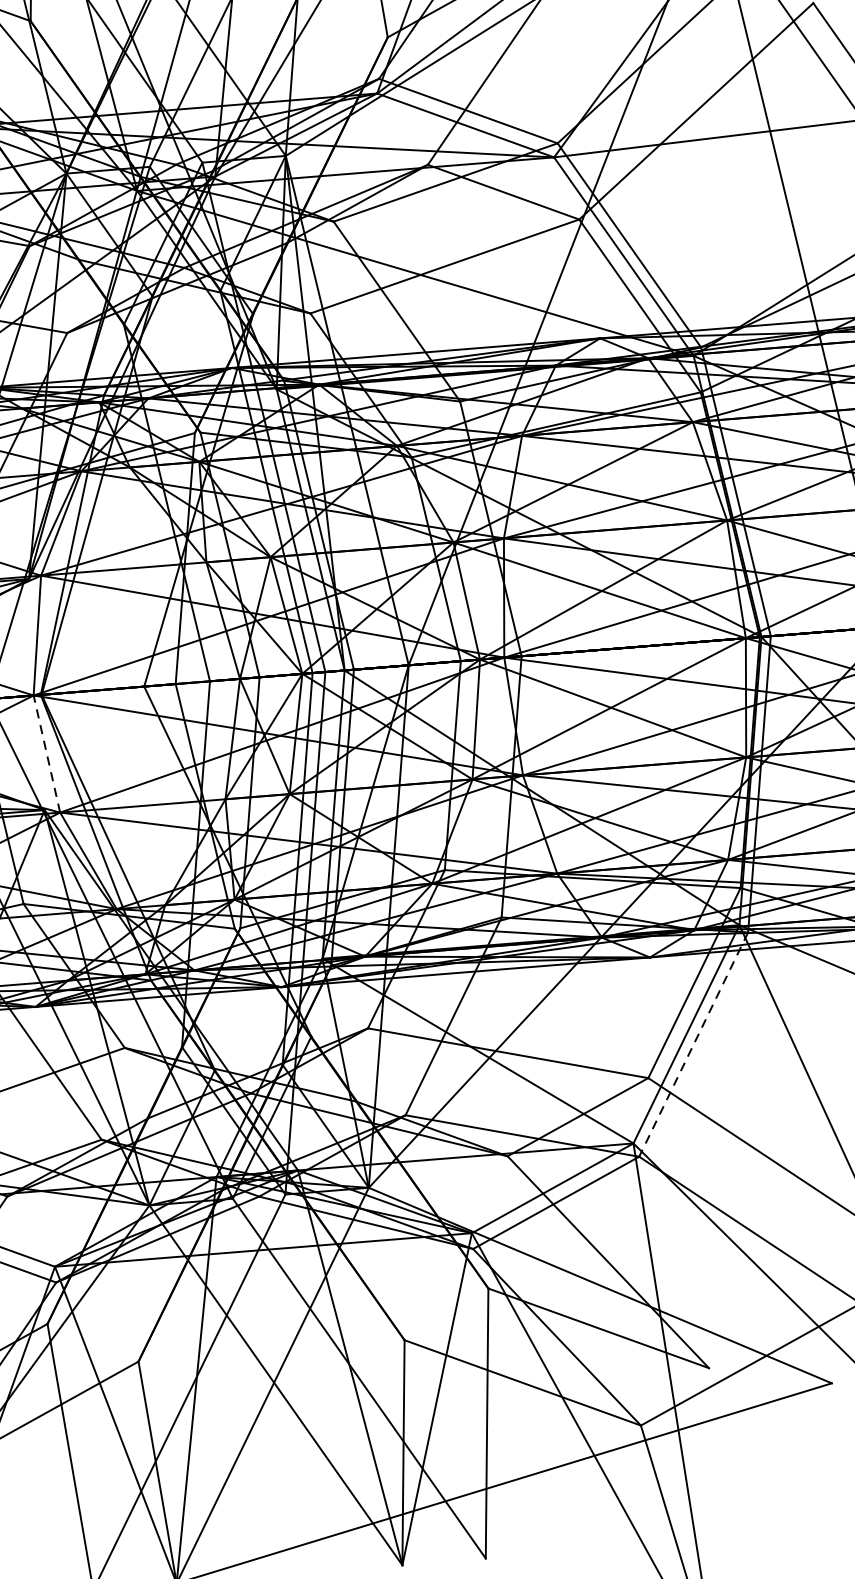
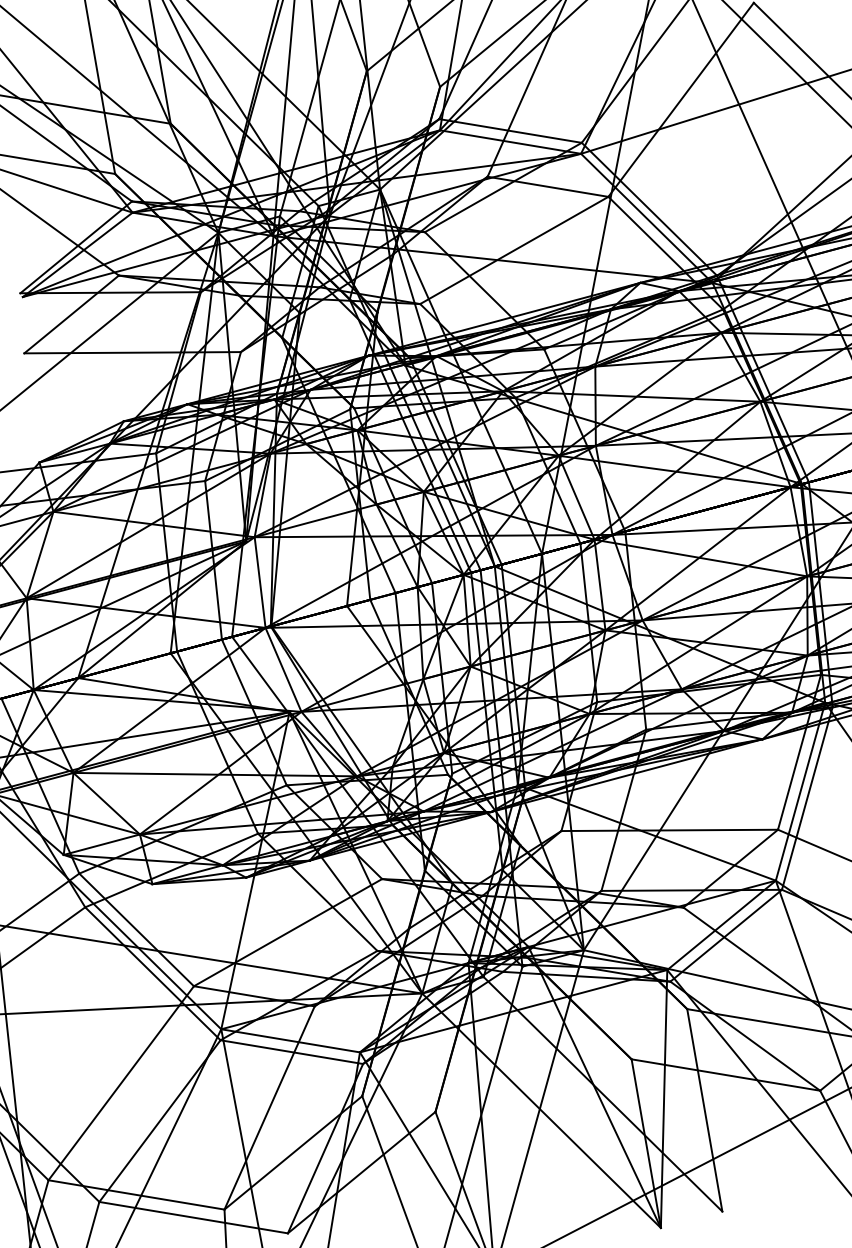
line: (46, 753) -> (283, 669), dashed -> solid
line: (693, 1044) -> (807, 798), dashed -> solid

